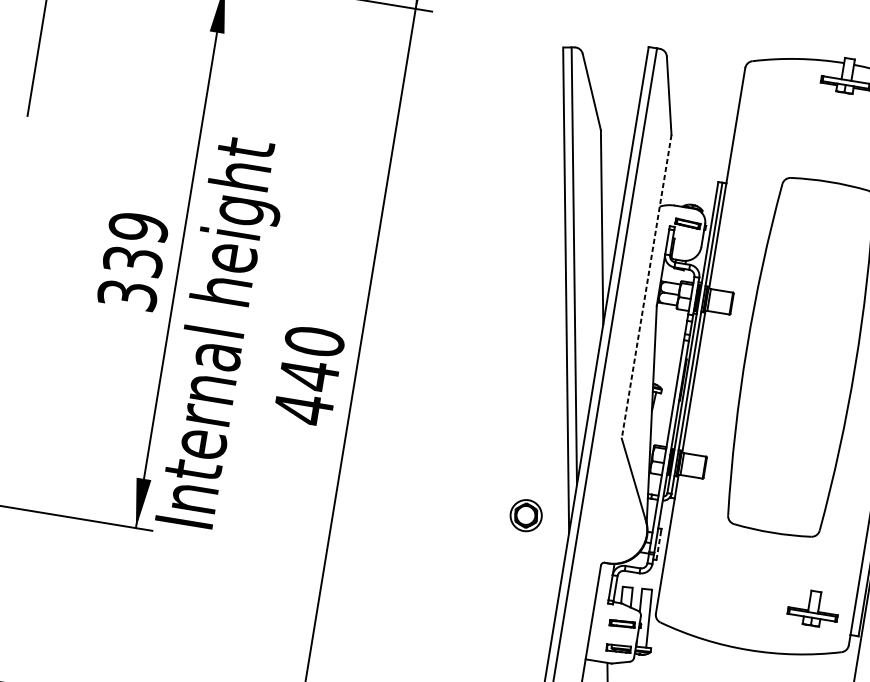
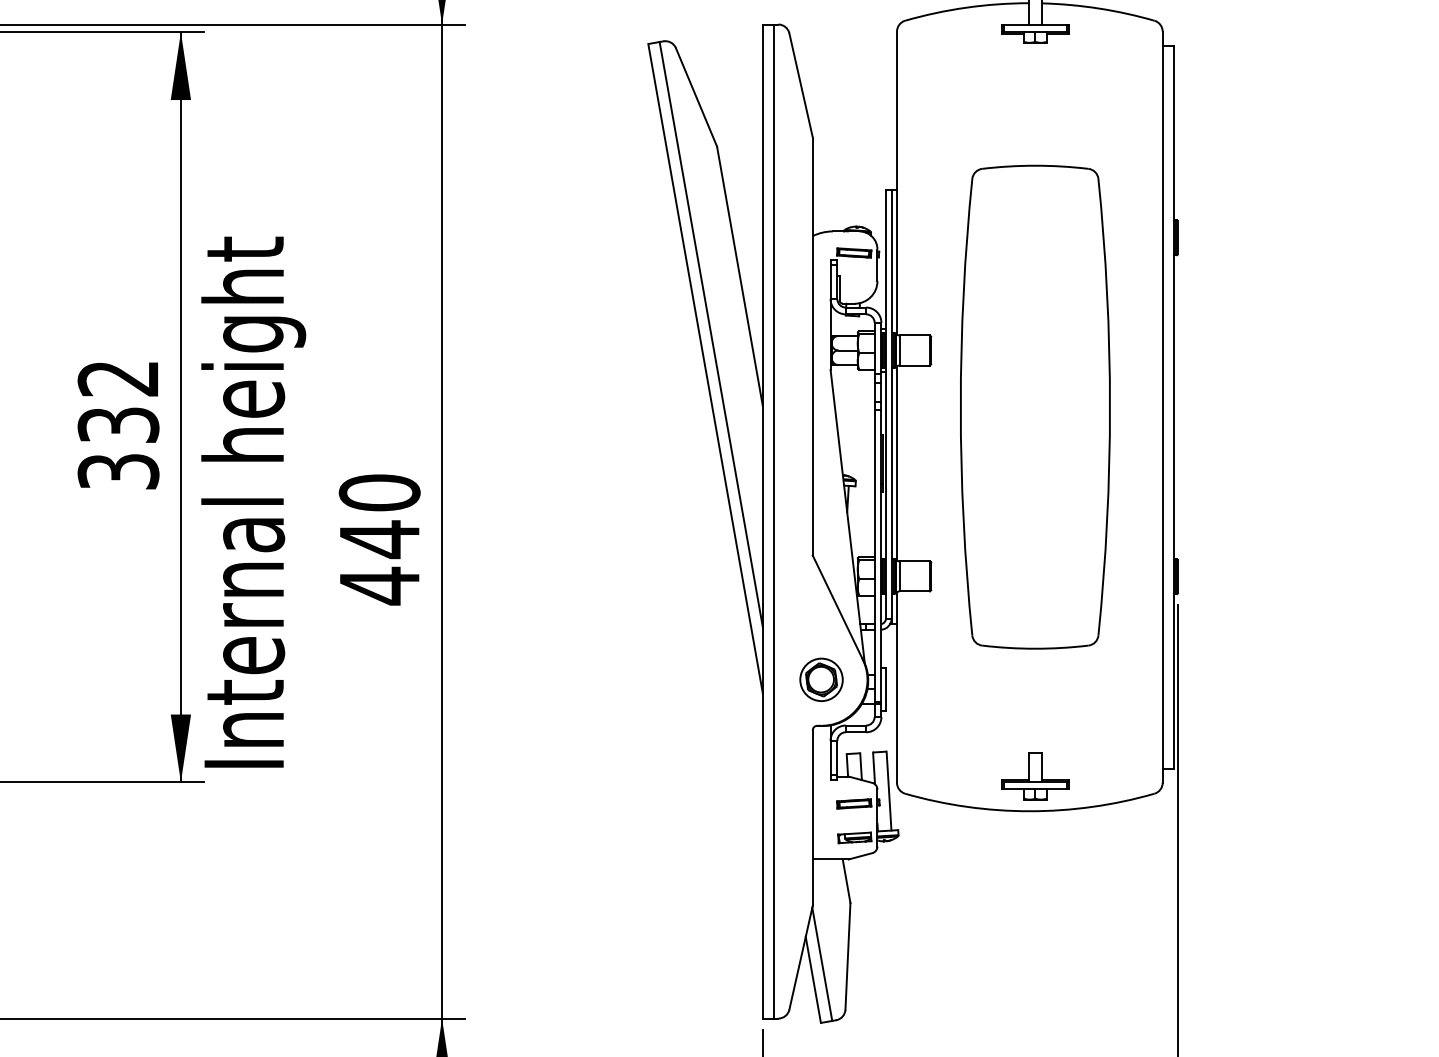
text: (138, 227) -> (118, 378), 339 -> 332
line: (646, 287) -> (812, 347), dashed -> solid
part: (526, 515) -> (821, 679), moved
line: (658, 545) -> (885, 690), dashed -> solid
part: (813, 608) -> (1035, 776), moved

